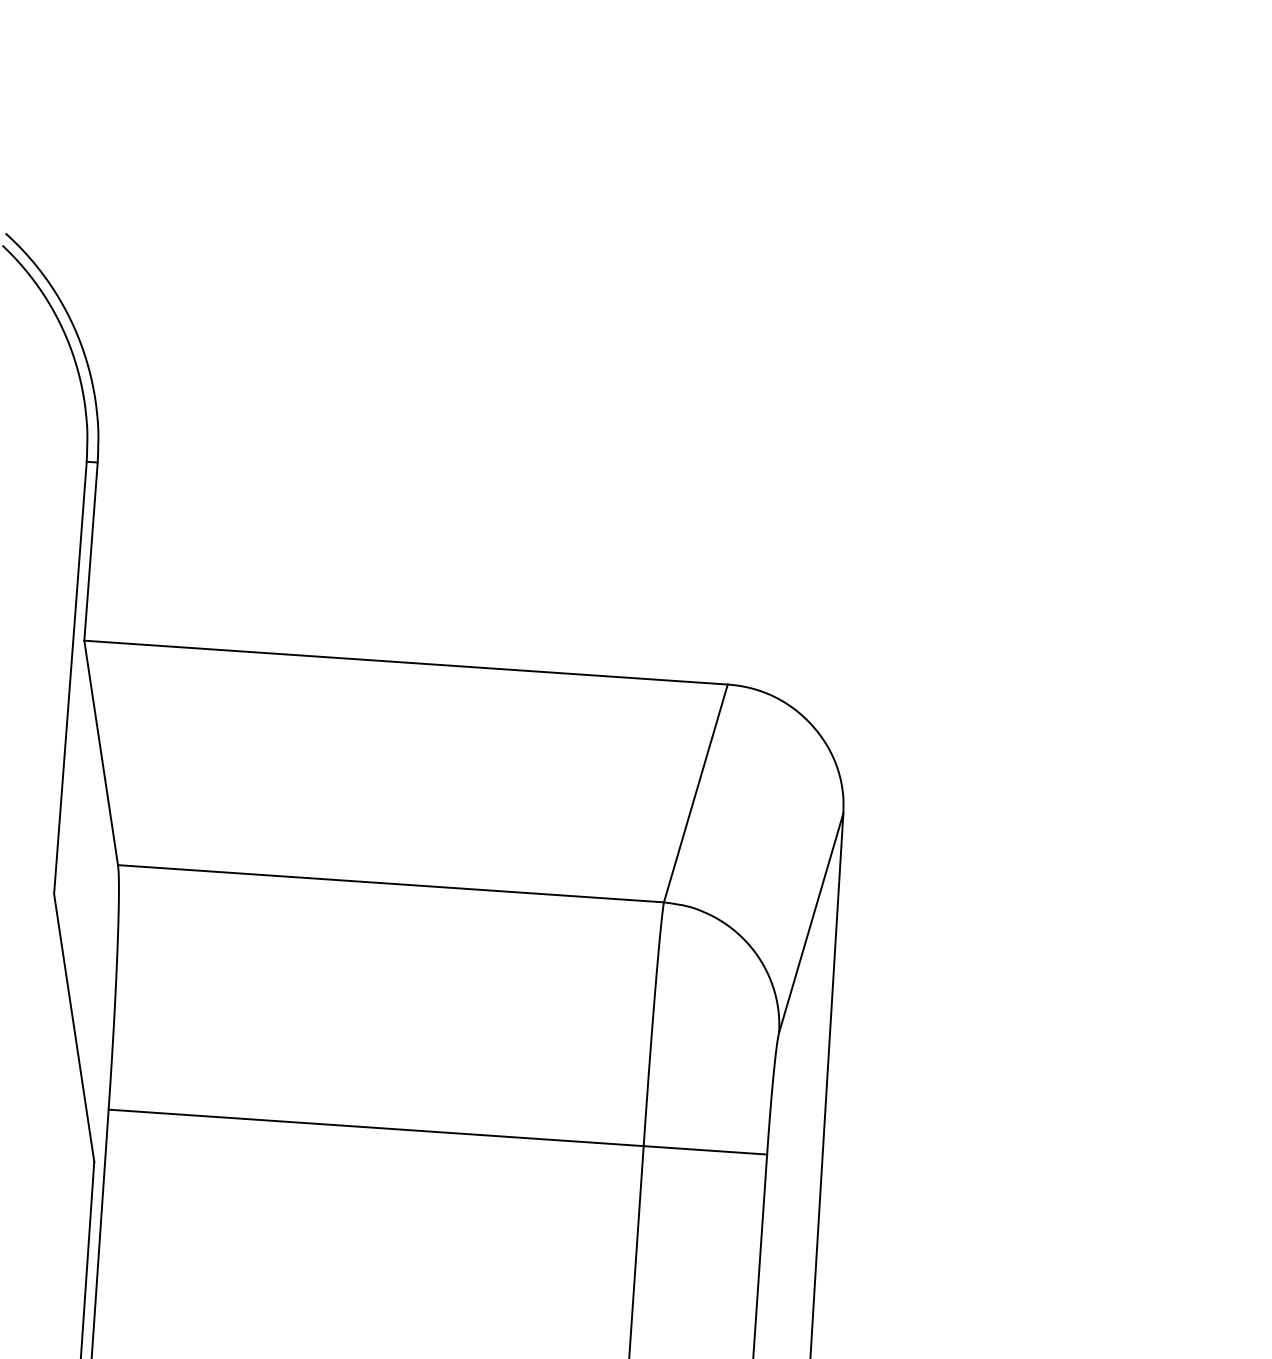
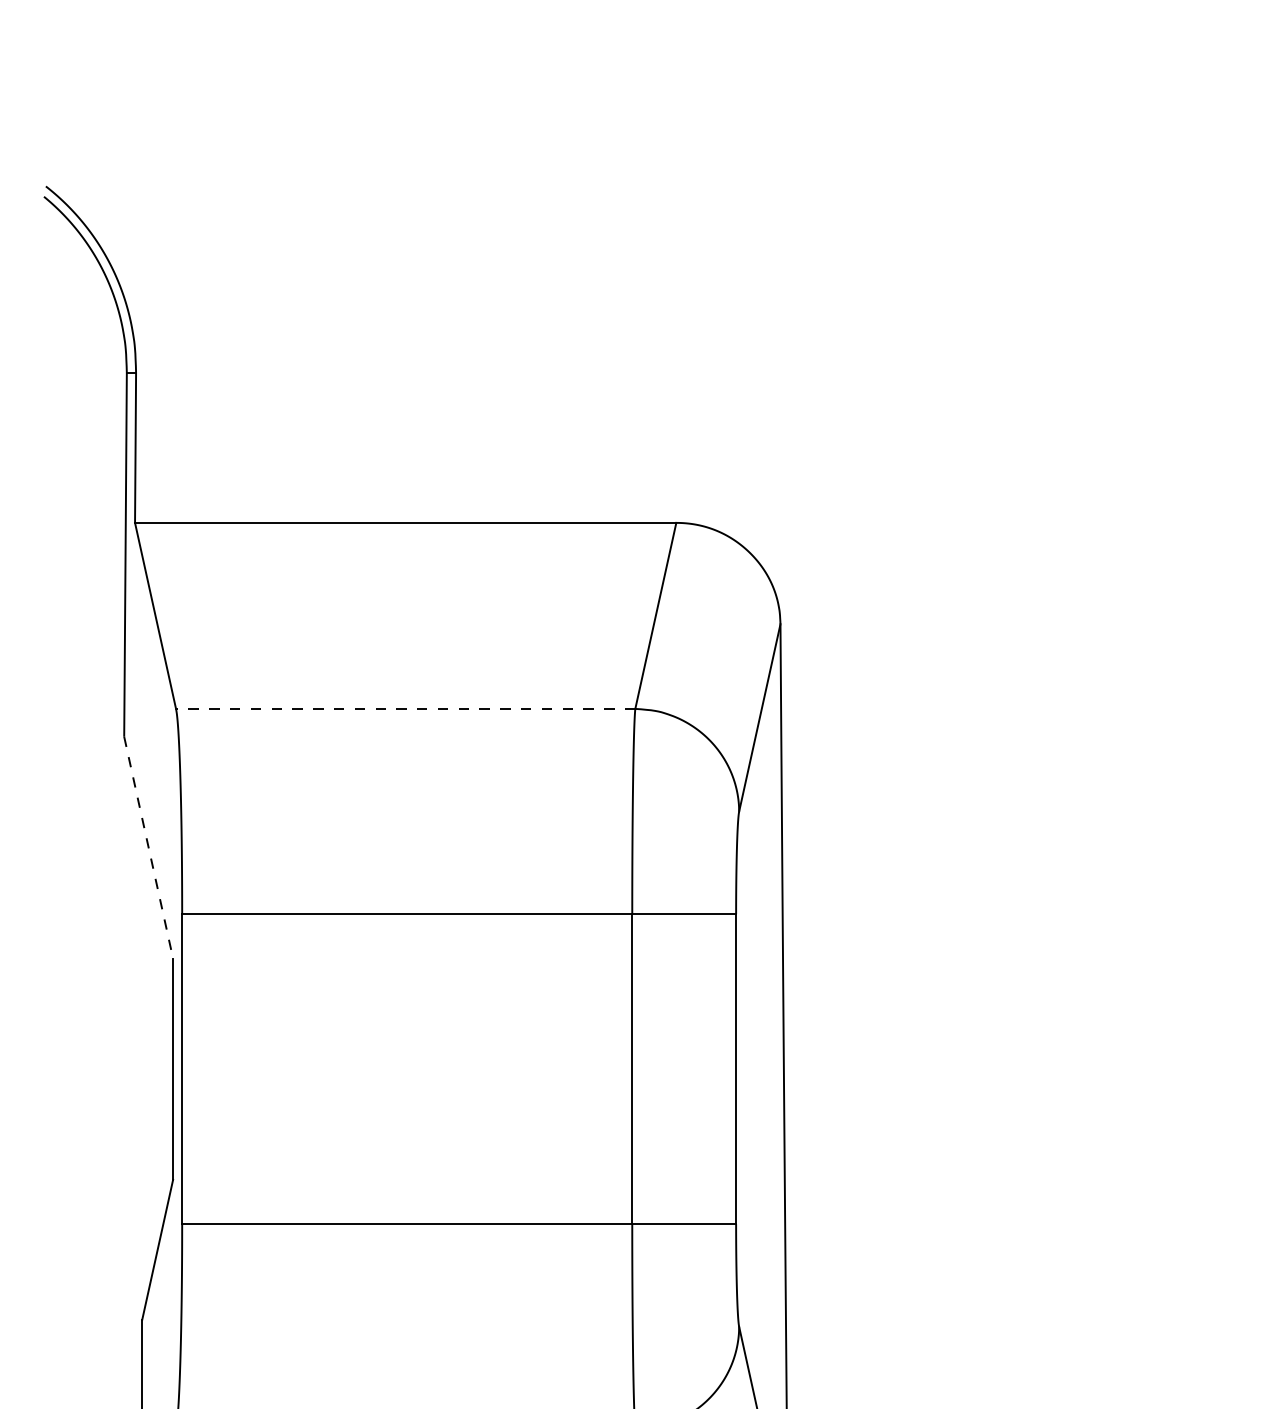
line: (390, 883) -> (405, 708), solid -> dashed
line: (74, 1027) -> (148, 847), solid -> dashed

